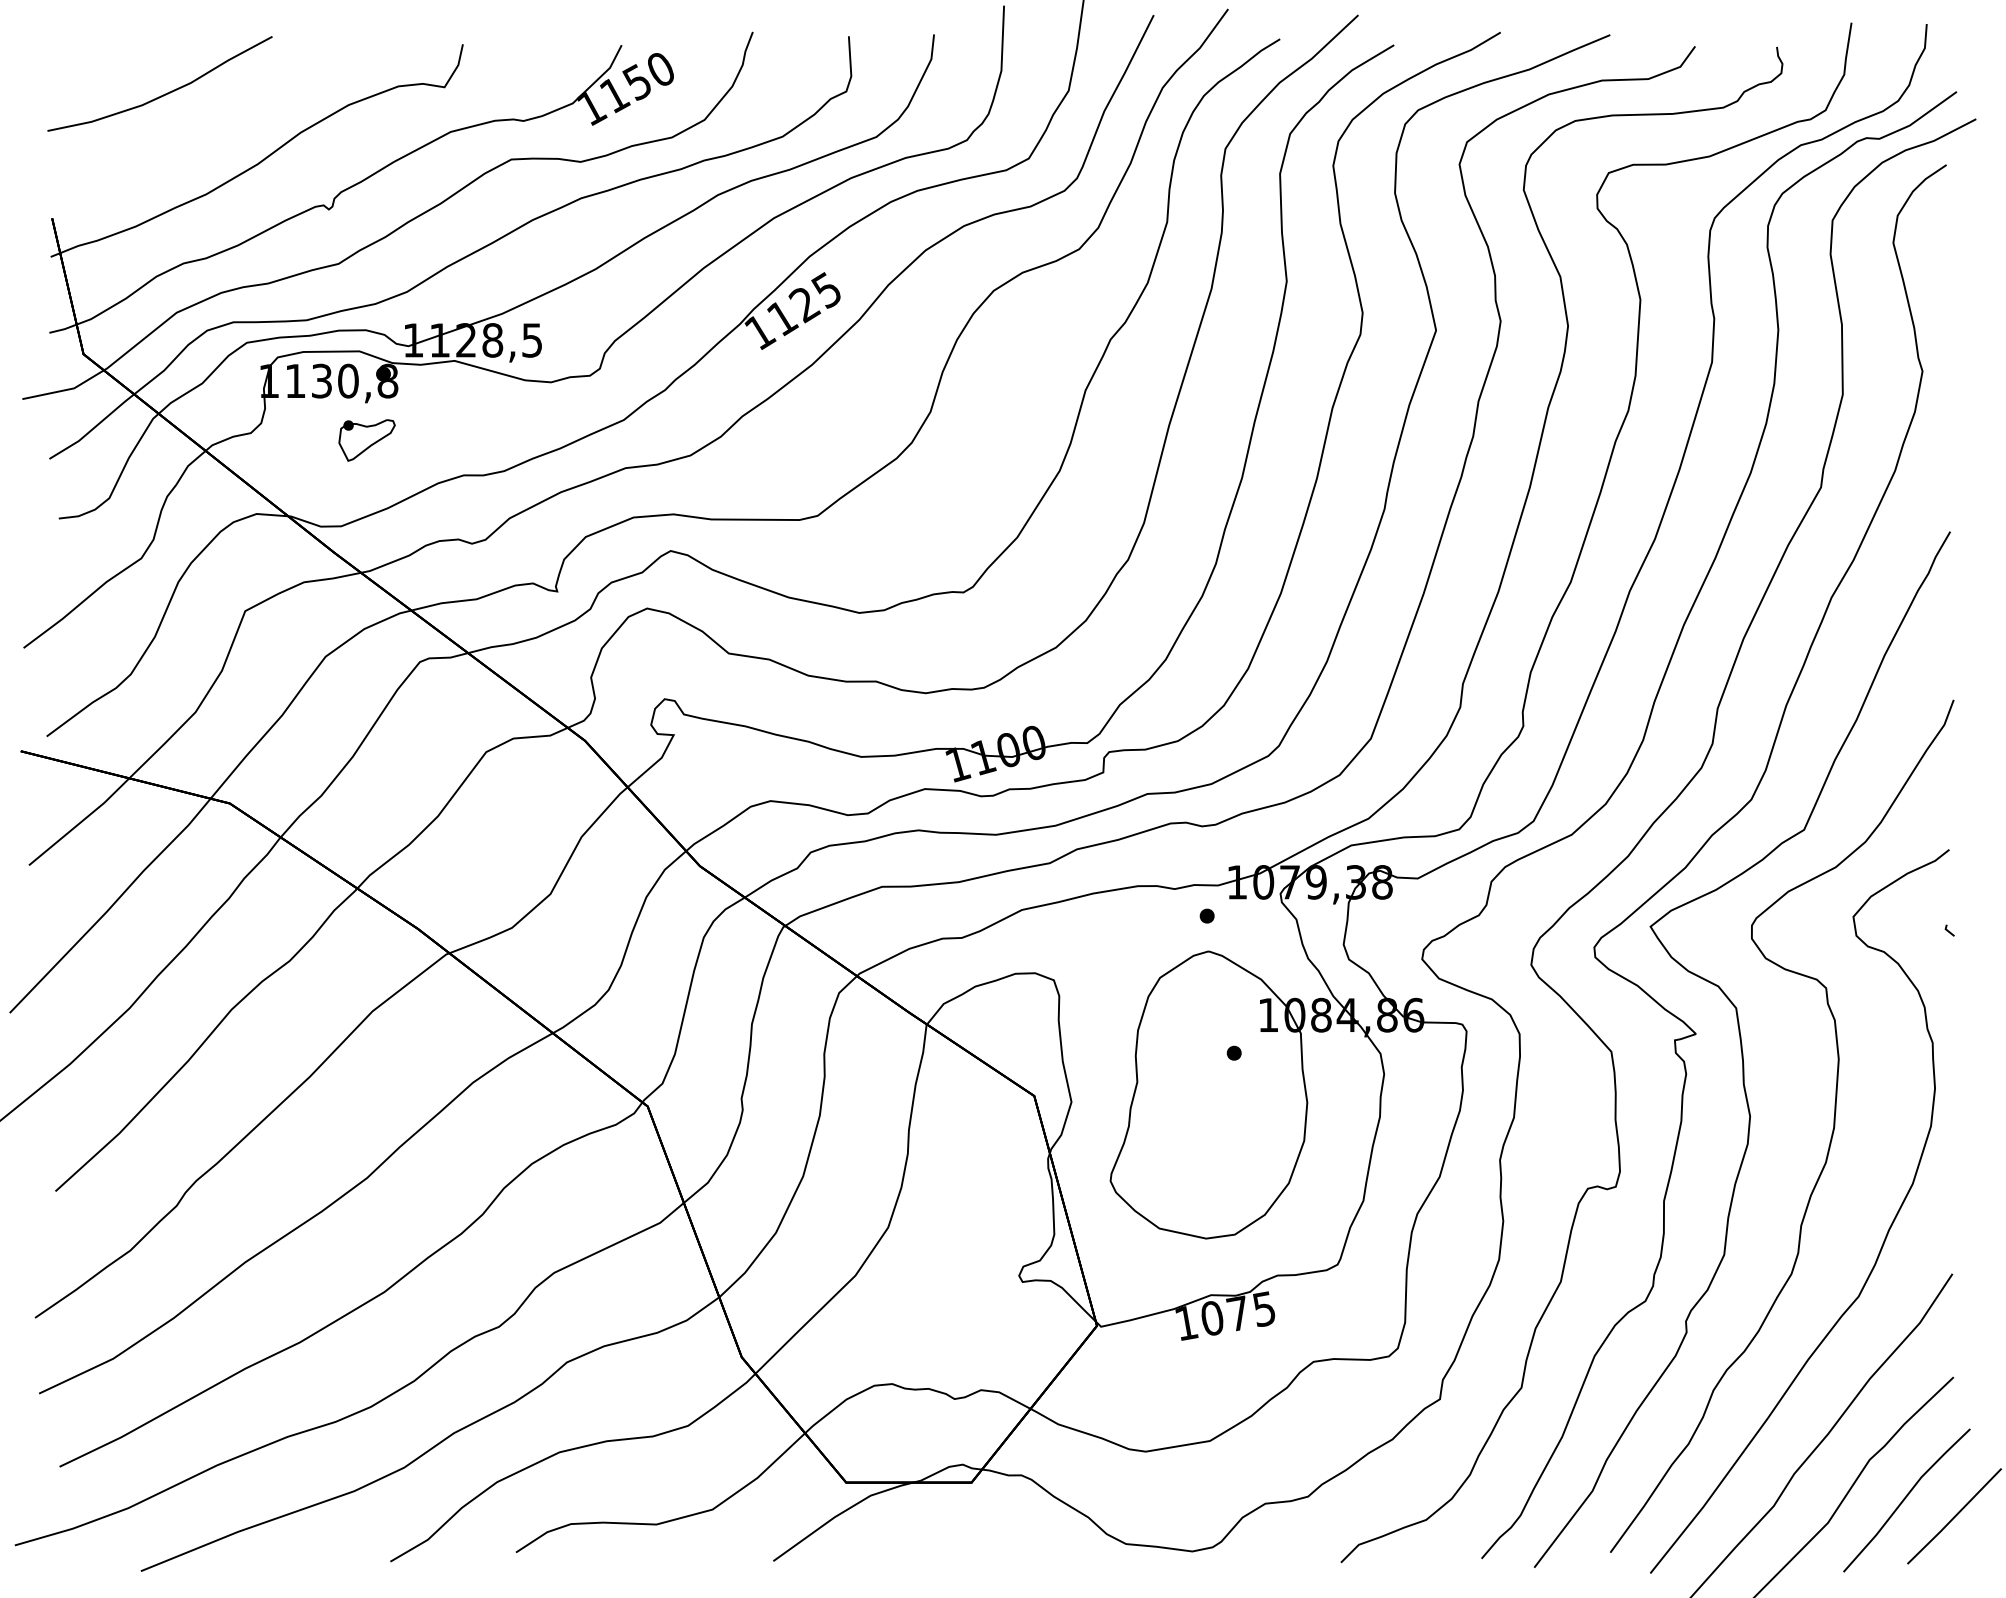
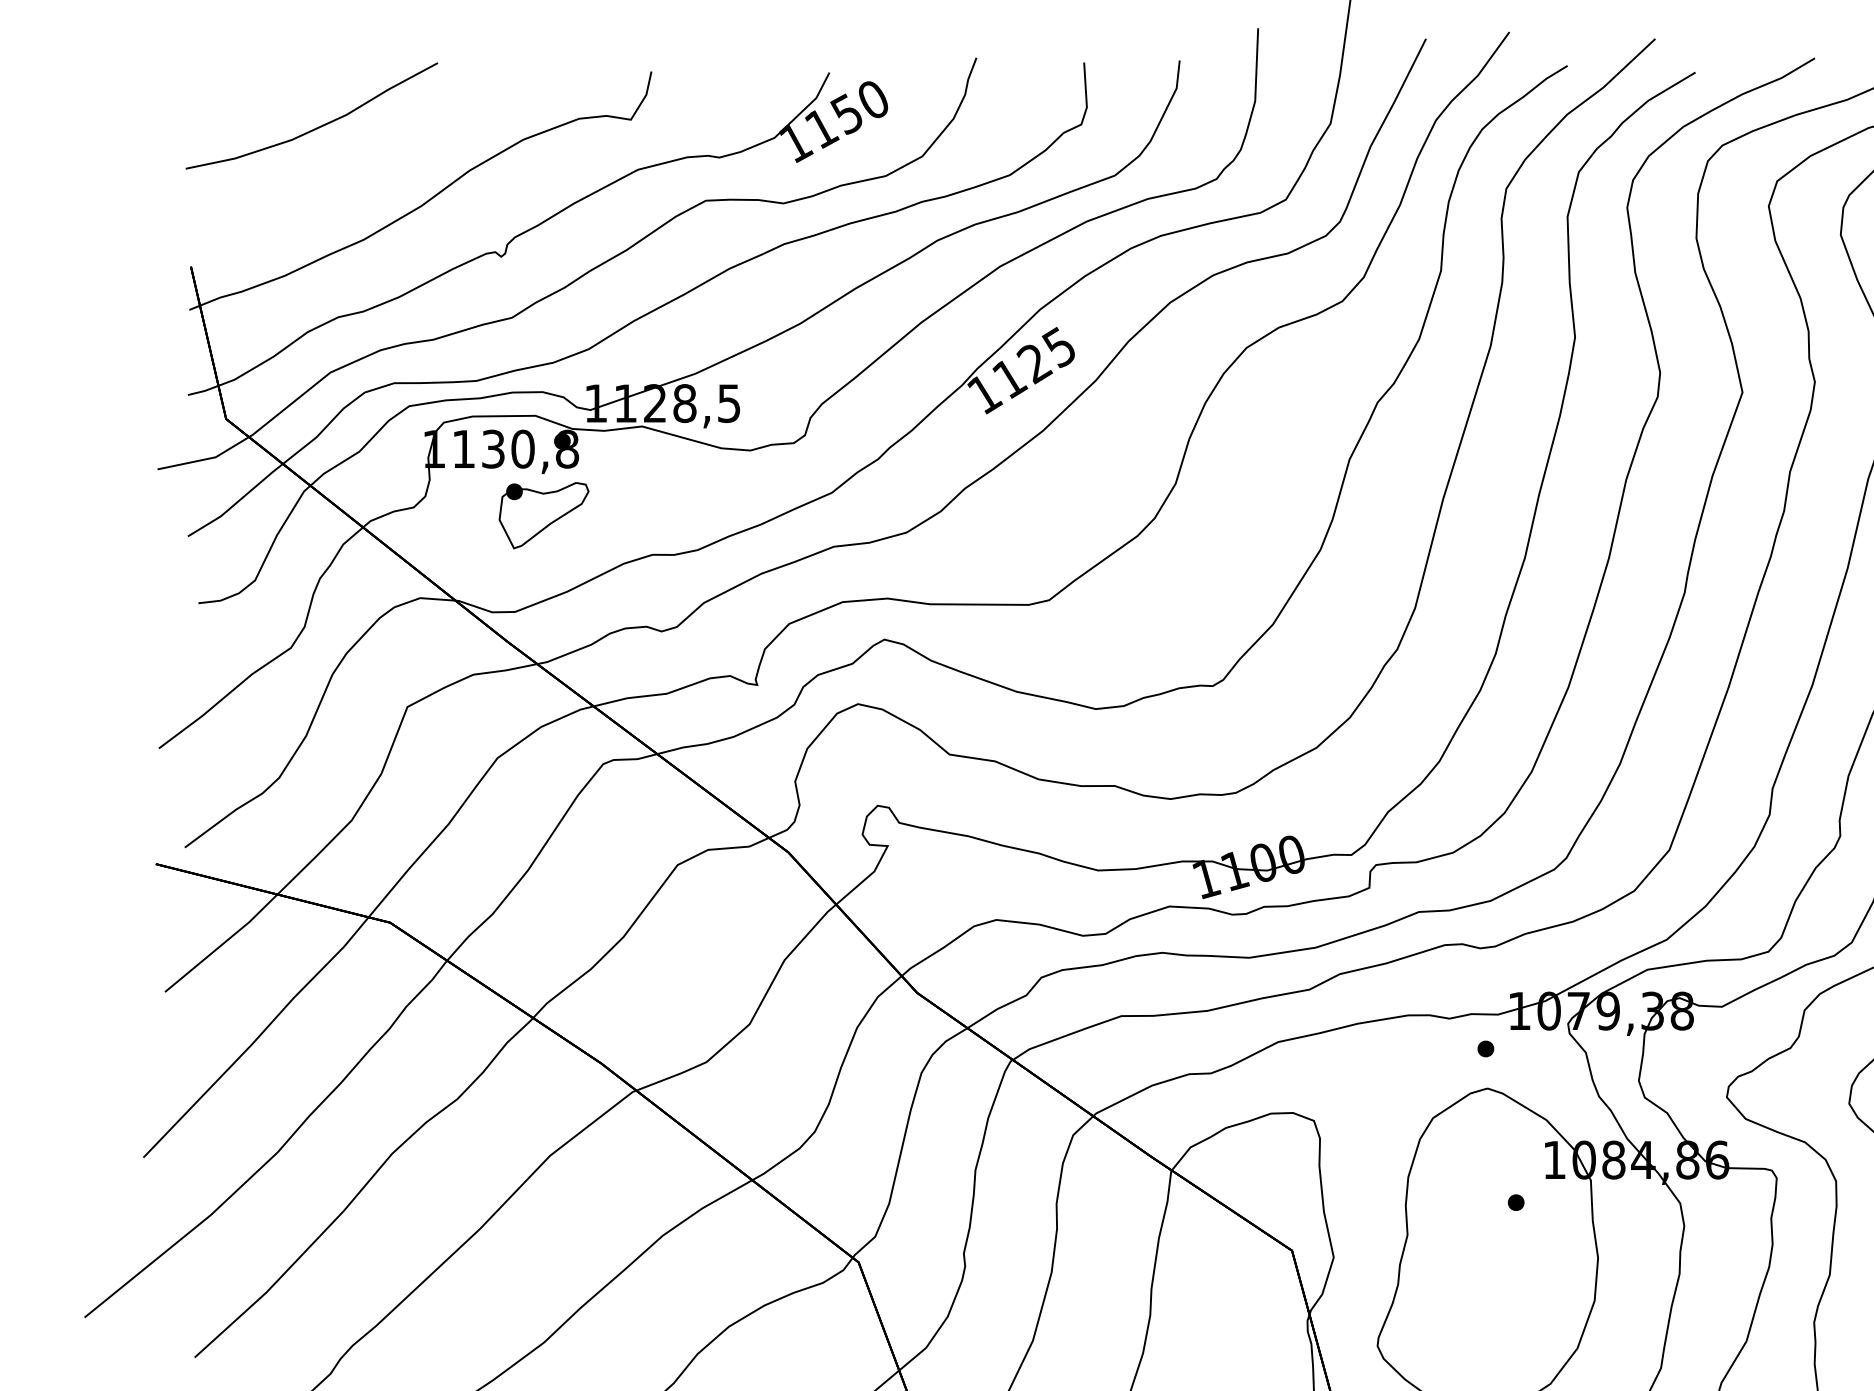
part: (366, 440) -> (543, 515), size x1.43

